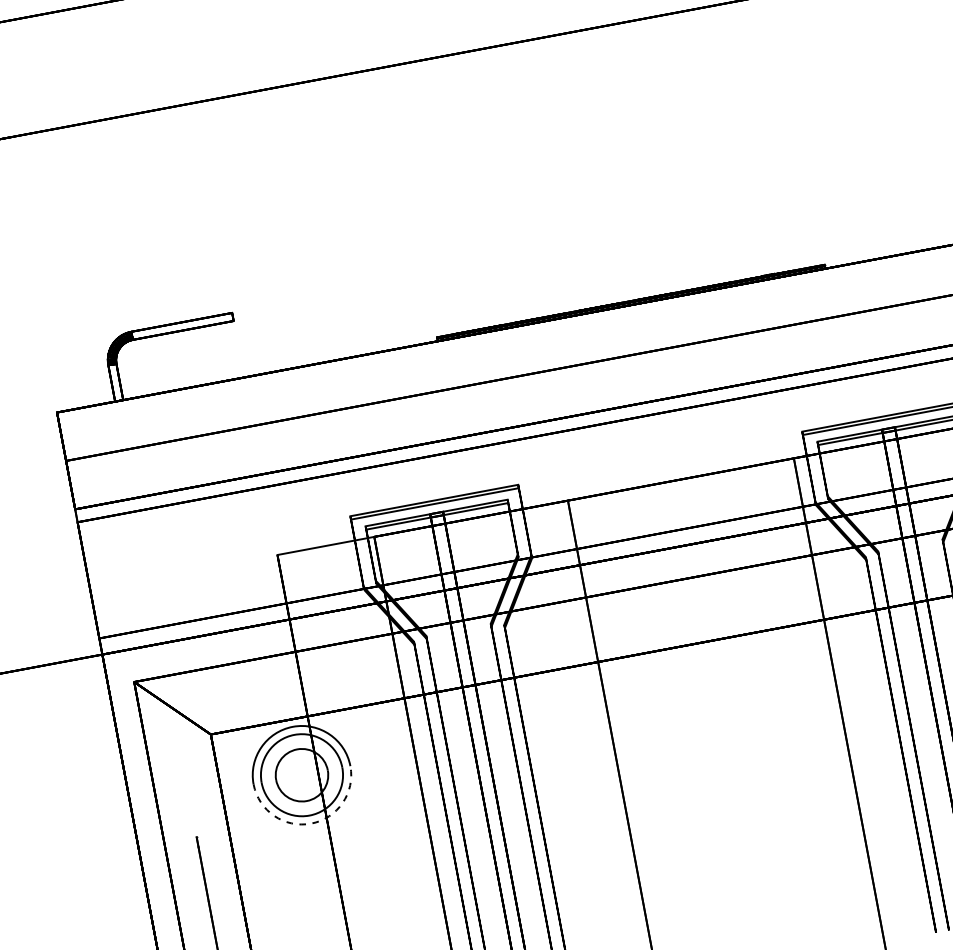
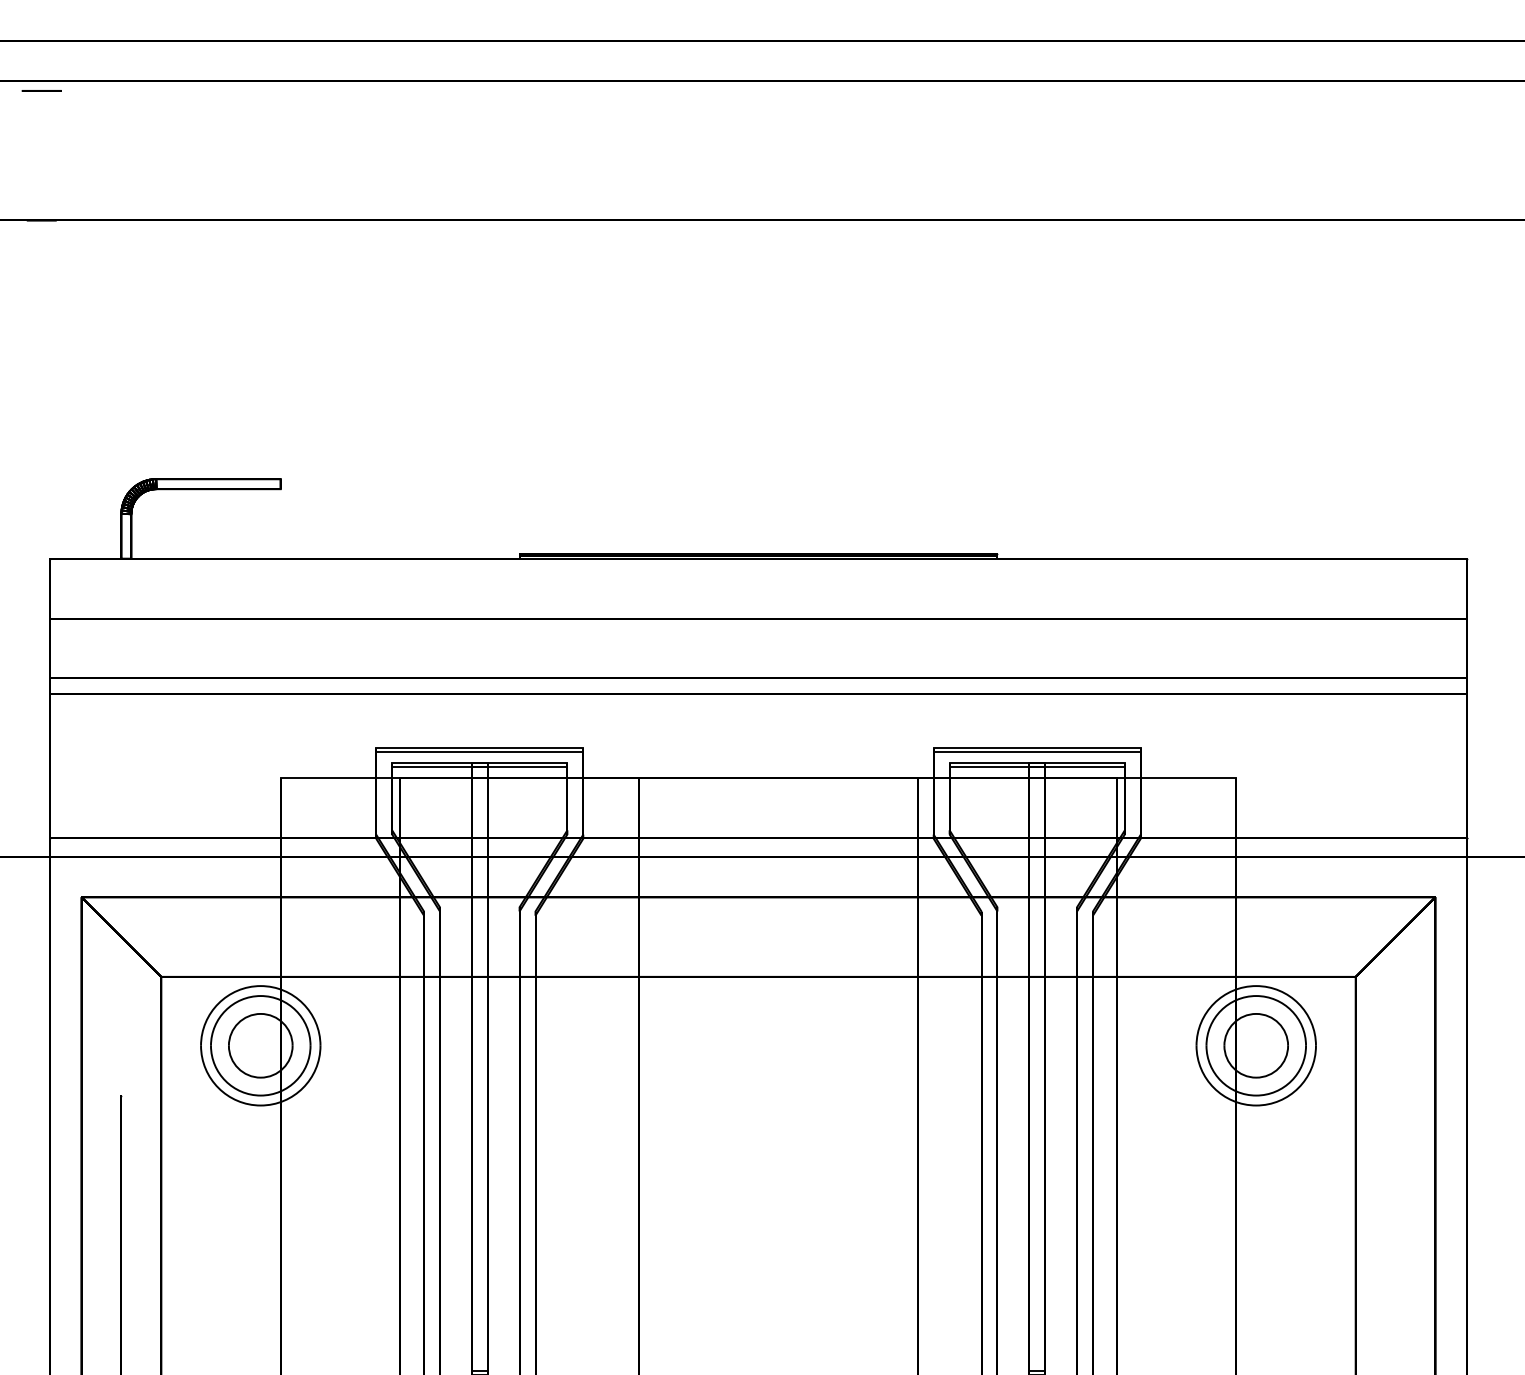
arc: (310, 823) -> (260, 1105), dashed -> solid

